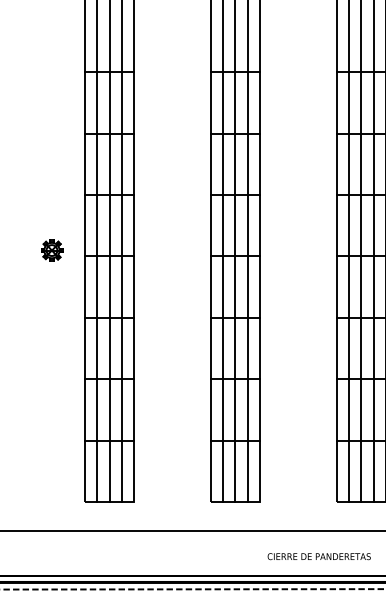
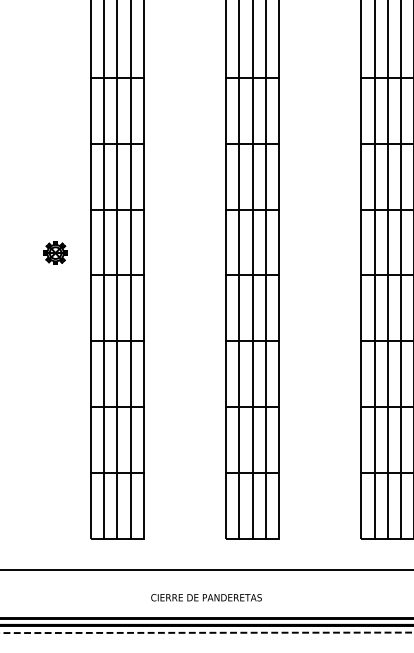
part: (51, 249) -> (55, 252), moved
text: (319, 556) -> (206, 597), moved

